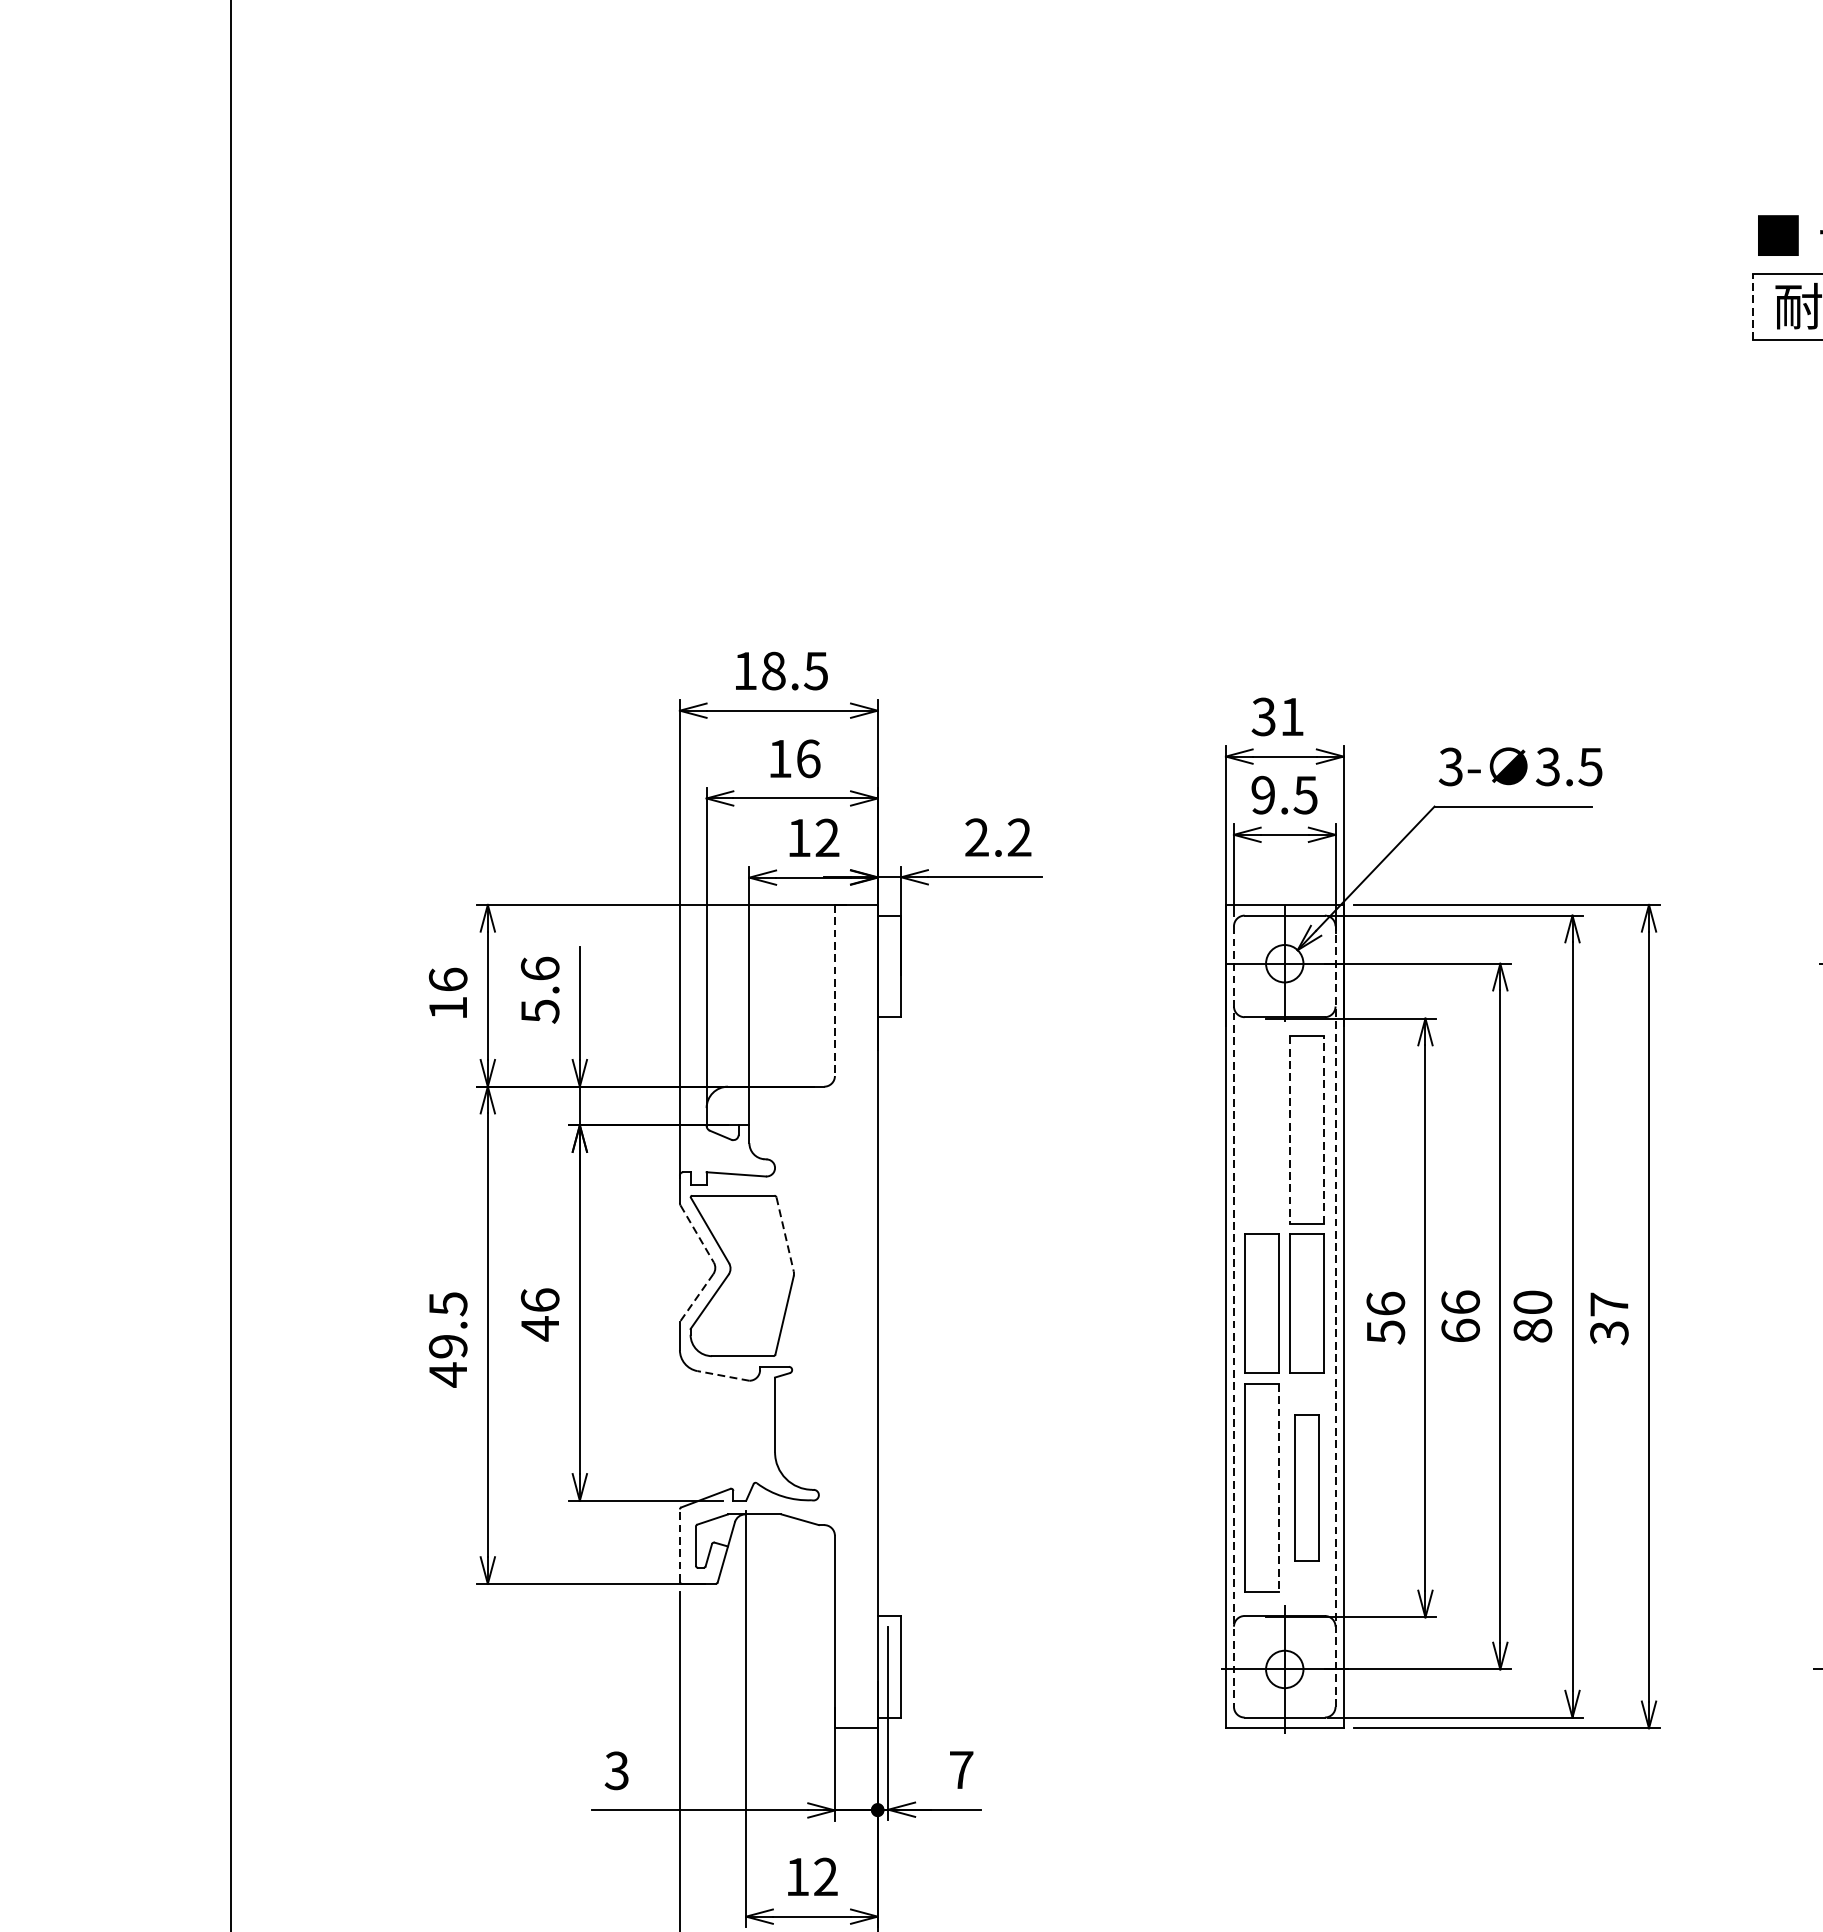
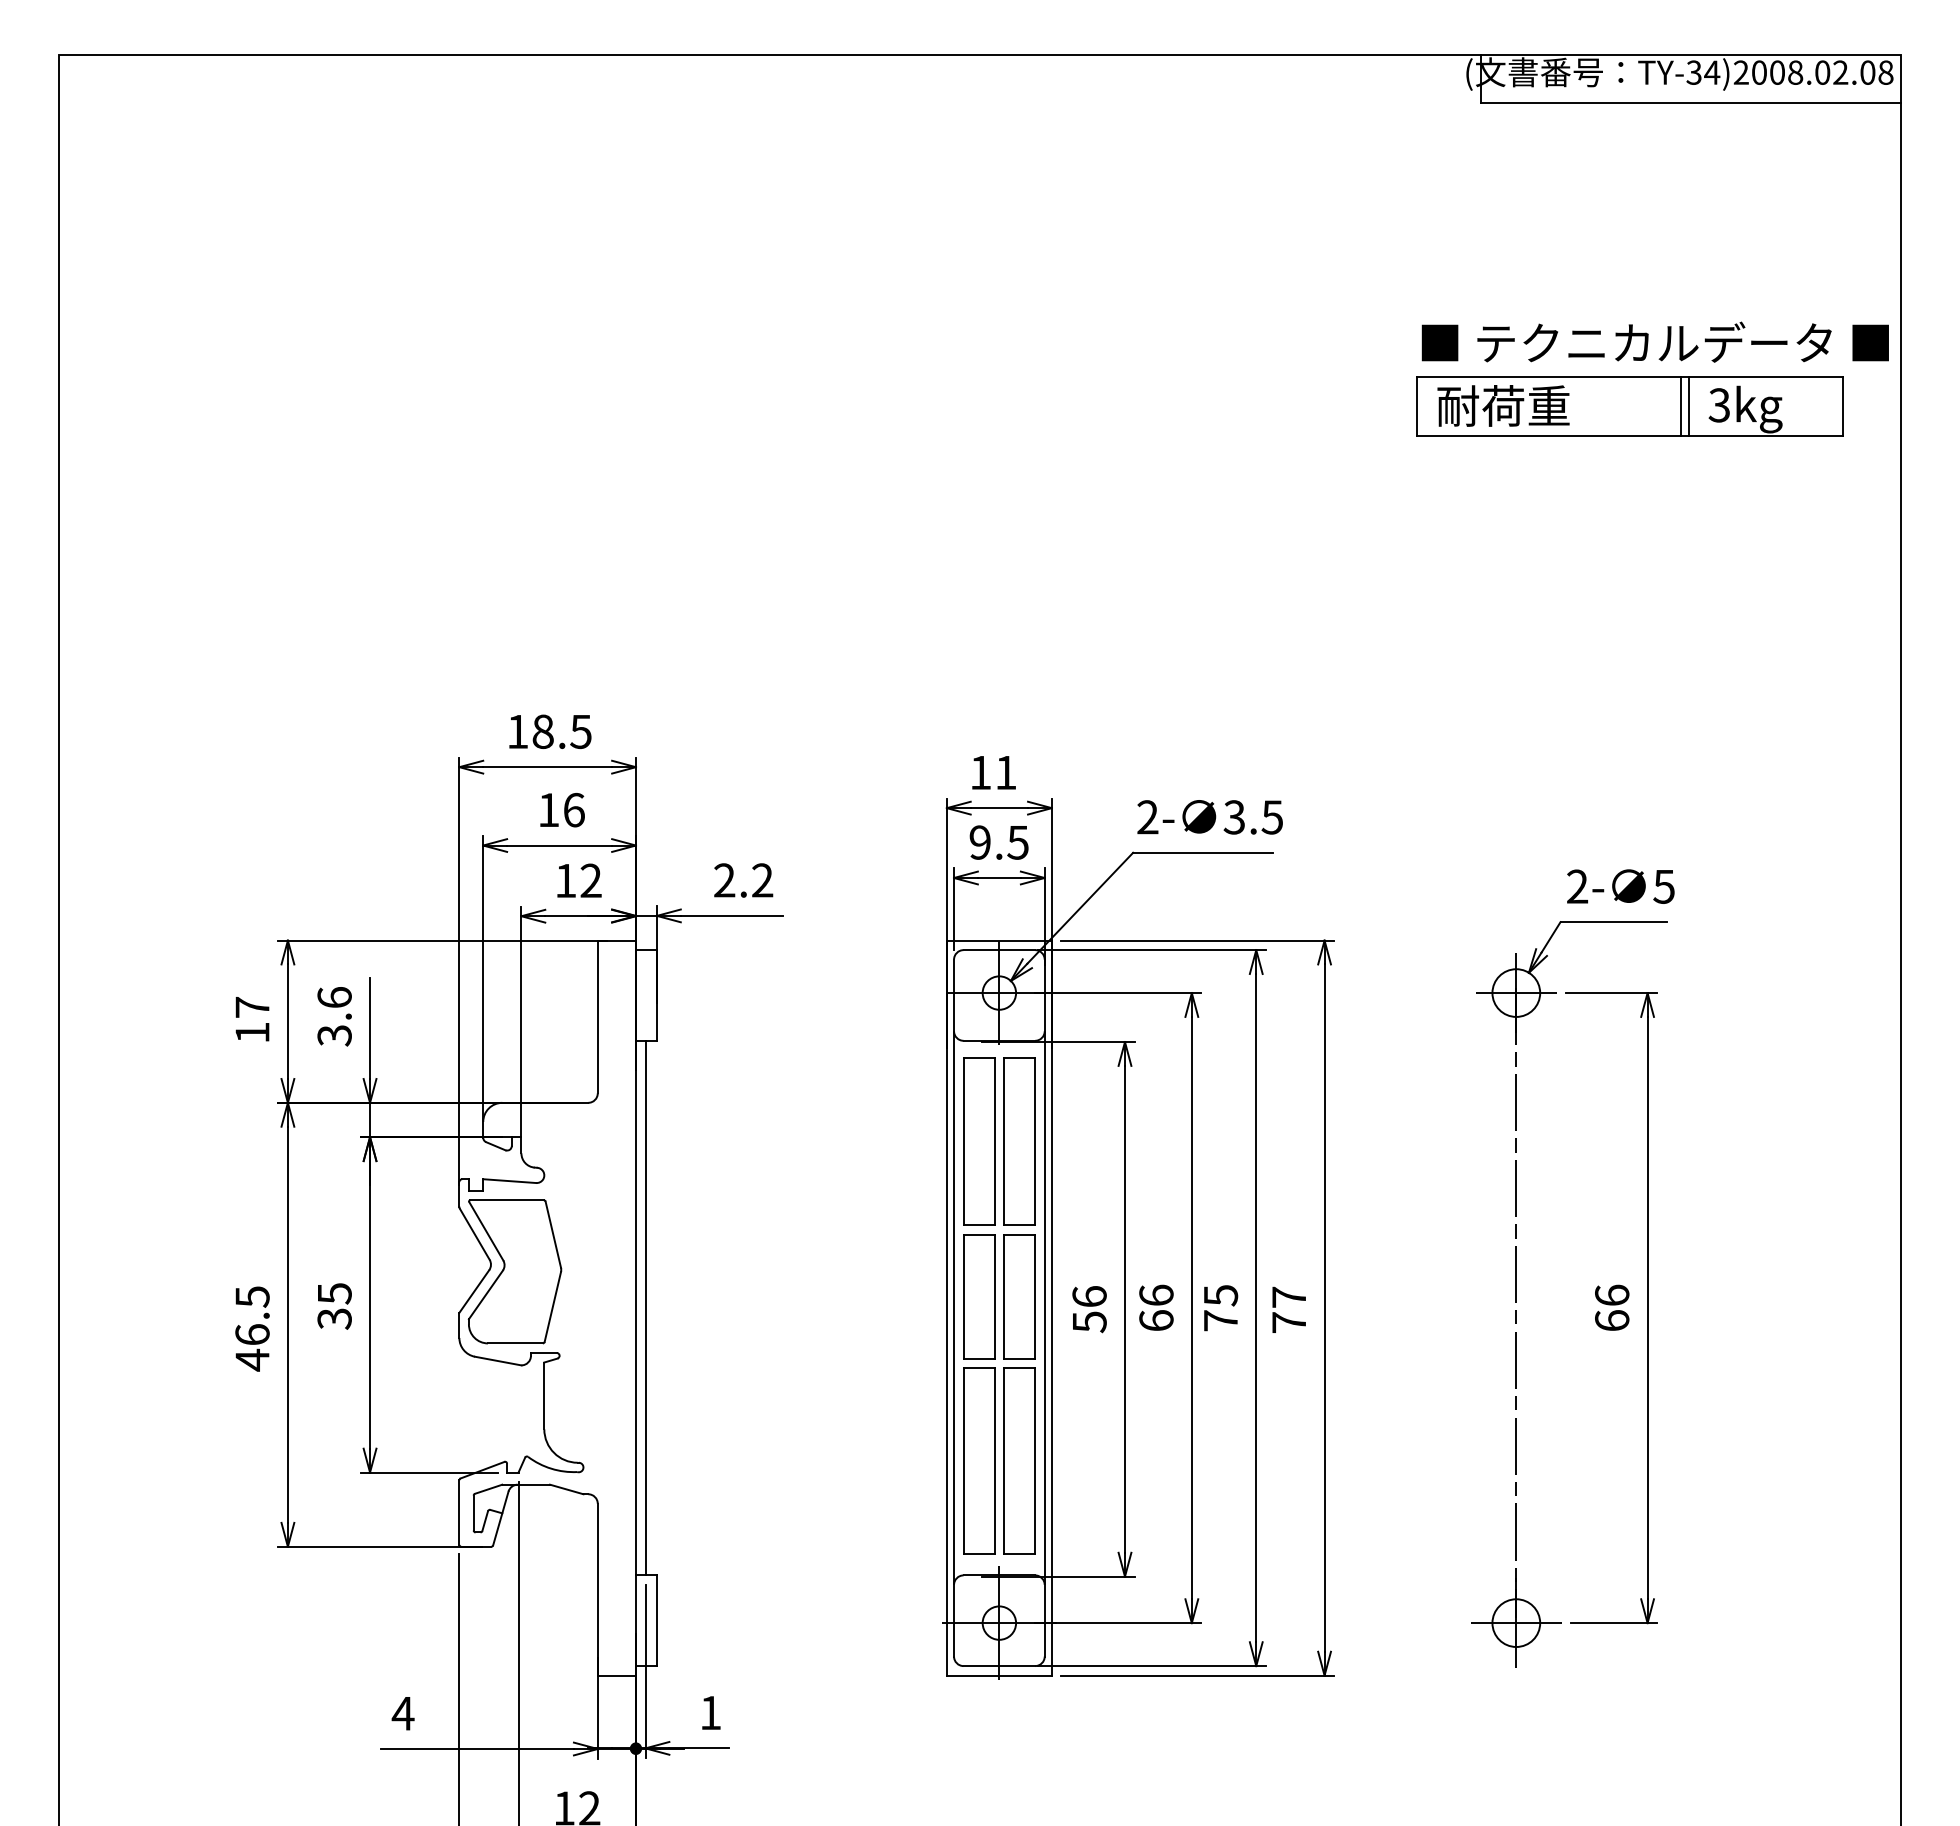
line: (1753, 306) -> (1417, 406), dashed -> solid
text: (1262, 716) -> (979, 772), 31 -> 11
text: (1450, 767) -> (1147, 817), 3- -> 2-
text: (448, 978) -> (252, 1006), 16 -> 17
line: (834, 991) -> (597, 1017), dashed -> solid
text: (538, 1011) -> (333, 1035), 5.6 -> 3.6
part: (1262, 1129) -> (979, 1141), added
line: (1290, 1129) -> (1004, 1141), dashed -> solid
line: (1324, 1129) -> (1034, 1141), dashed -> solid
line: (697, 1234) -> (475, 1234), dashed -> solid
line: (785, 1234) -> (553, 1234), dashed -> solid
line: (696, 1297) -> (474, 1291), dashed -> solid
text: (540, 1314) -> (334, 1306), 46 -> 35
line: (888, 1315) -> (645, 1307), added
line: (1335, 1315) -> (1044, 1307), dashed -> solid
line: (1234, 1317) -> (954, 1308), dashed -> solid
text: (1532, 1317) -> (1220, 1308), 80 -> 75
text: (1609, 1332) -> (1289, 1322), 37 -> 77
text: (448, 1346) -> (252, 1334), 49.5 -> 46.5
line: (723, 1376) -> (498, 1361), dashed -> solid
part: (1307, 1487) -> (1019, 1460), size x1.43
line: (1279, 1488) -> (994, 1461), dashed -> solid
line: (680, 1545) -> (459, 1512), dashed -> solid
text: (961, 1769) -> (710, 1712), 7 -> 1
text: (616, 1770) -> (402, 1713), 3 -> 4

